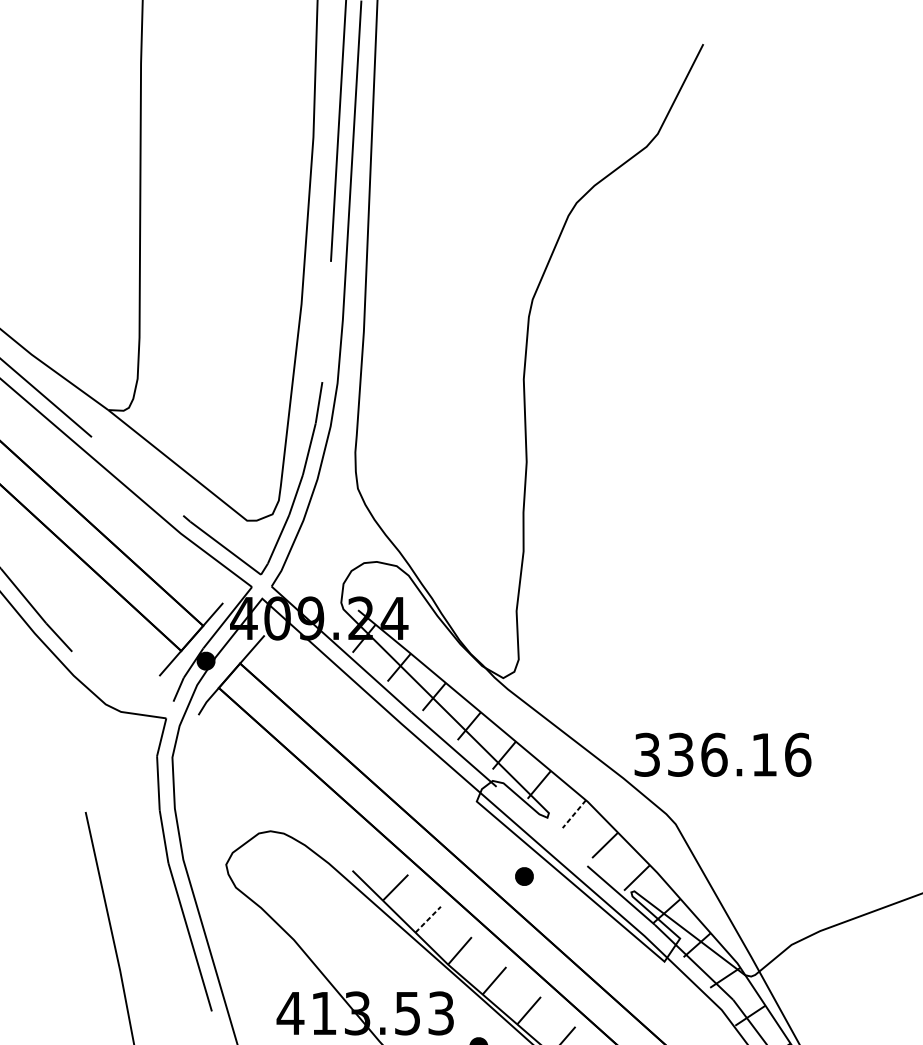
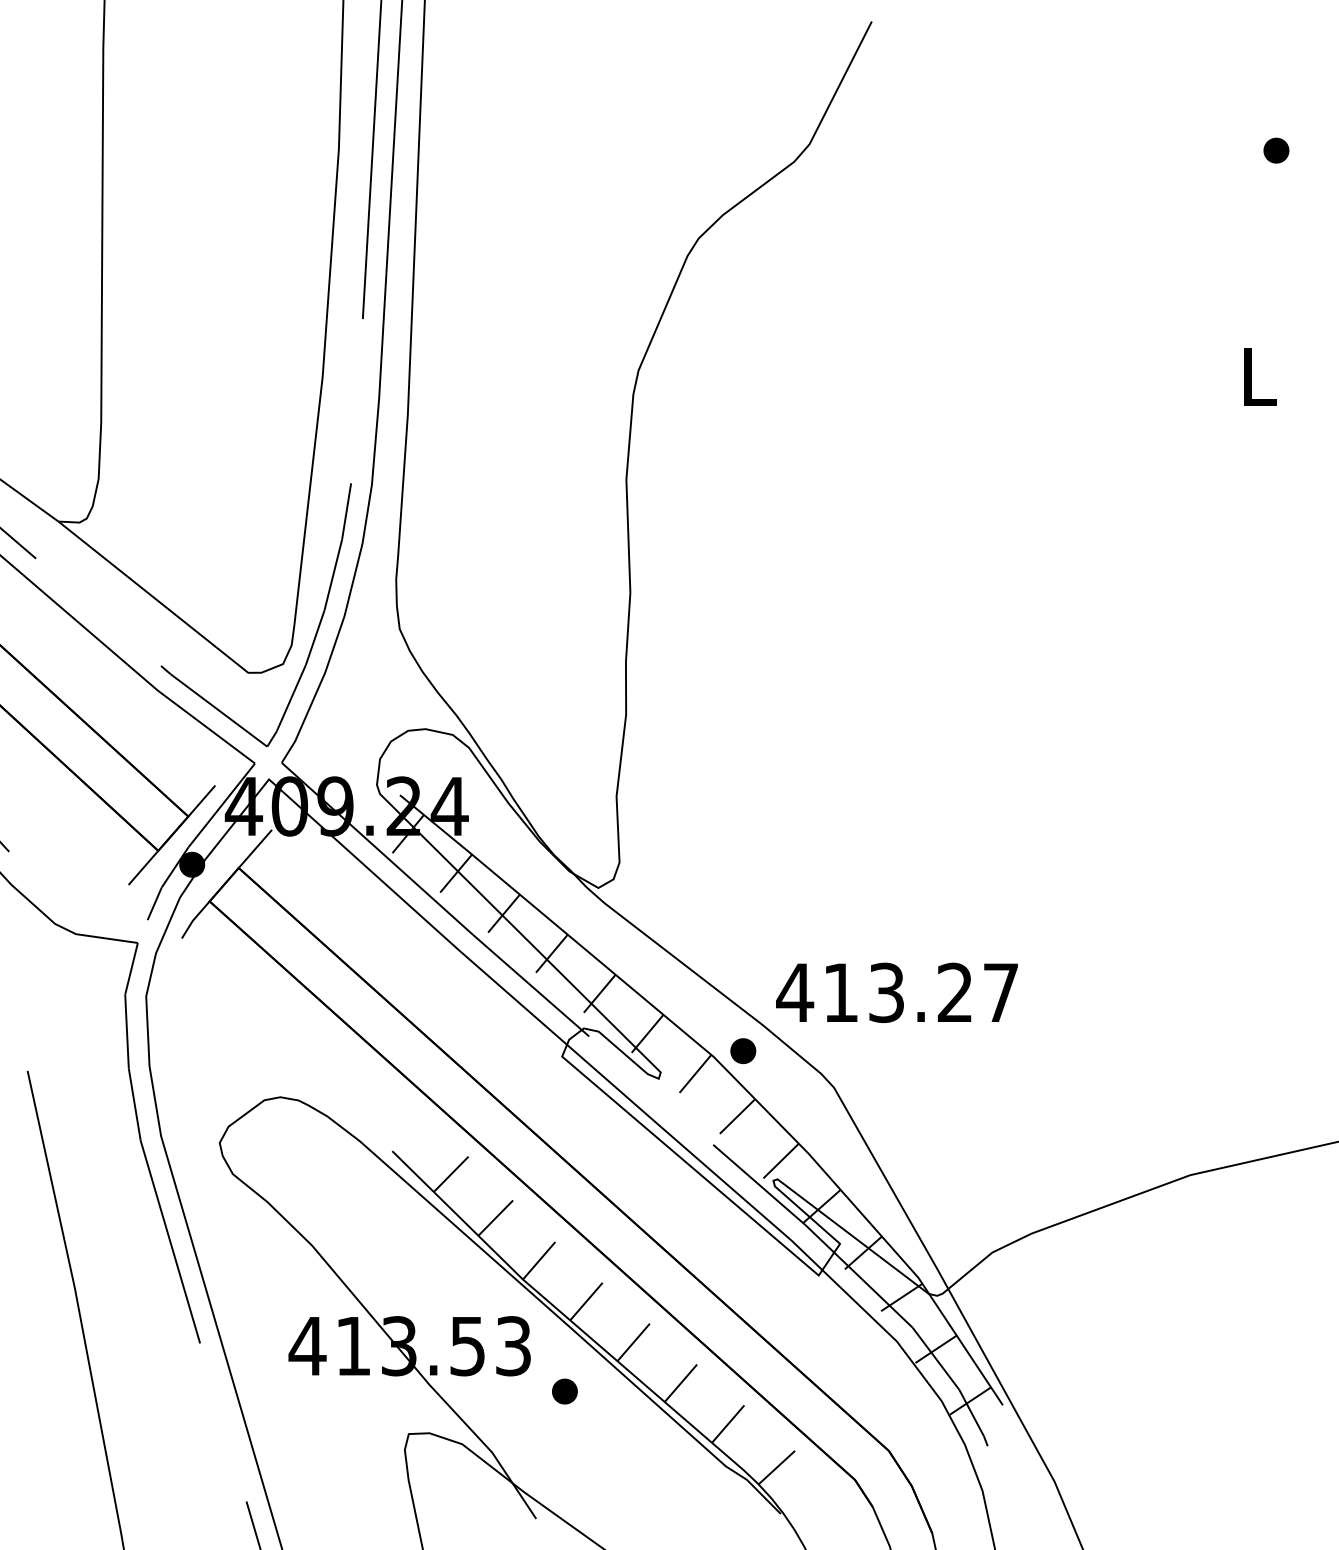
text: (722, 754) -> (897, 992), 336.16 -> 413.27
line: (574, 813) -> (695, 1073), dashed -> solid
part: (524, 876) -> (743, 1051), moved
line: (428, 919) -> (495, 1218), dashed -> solid

